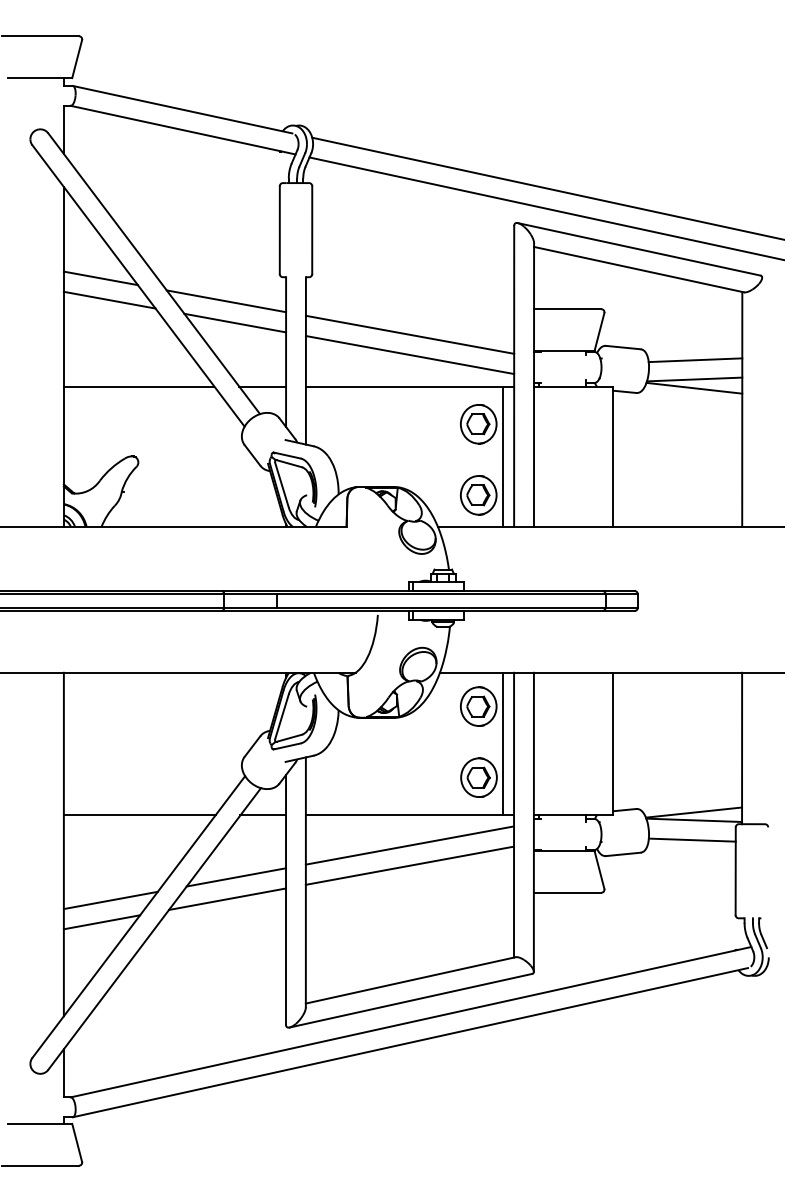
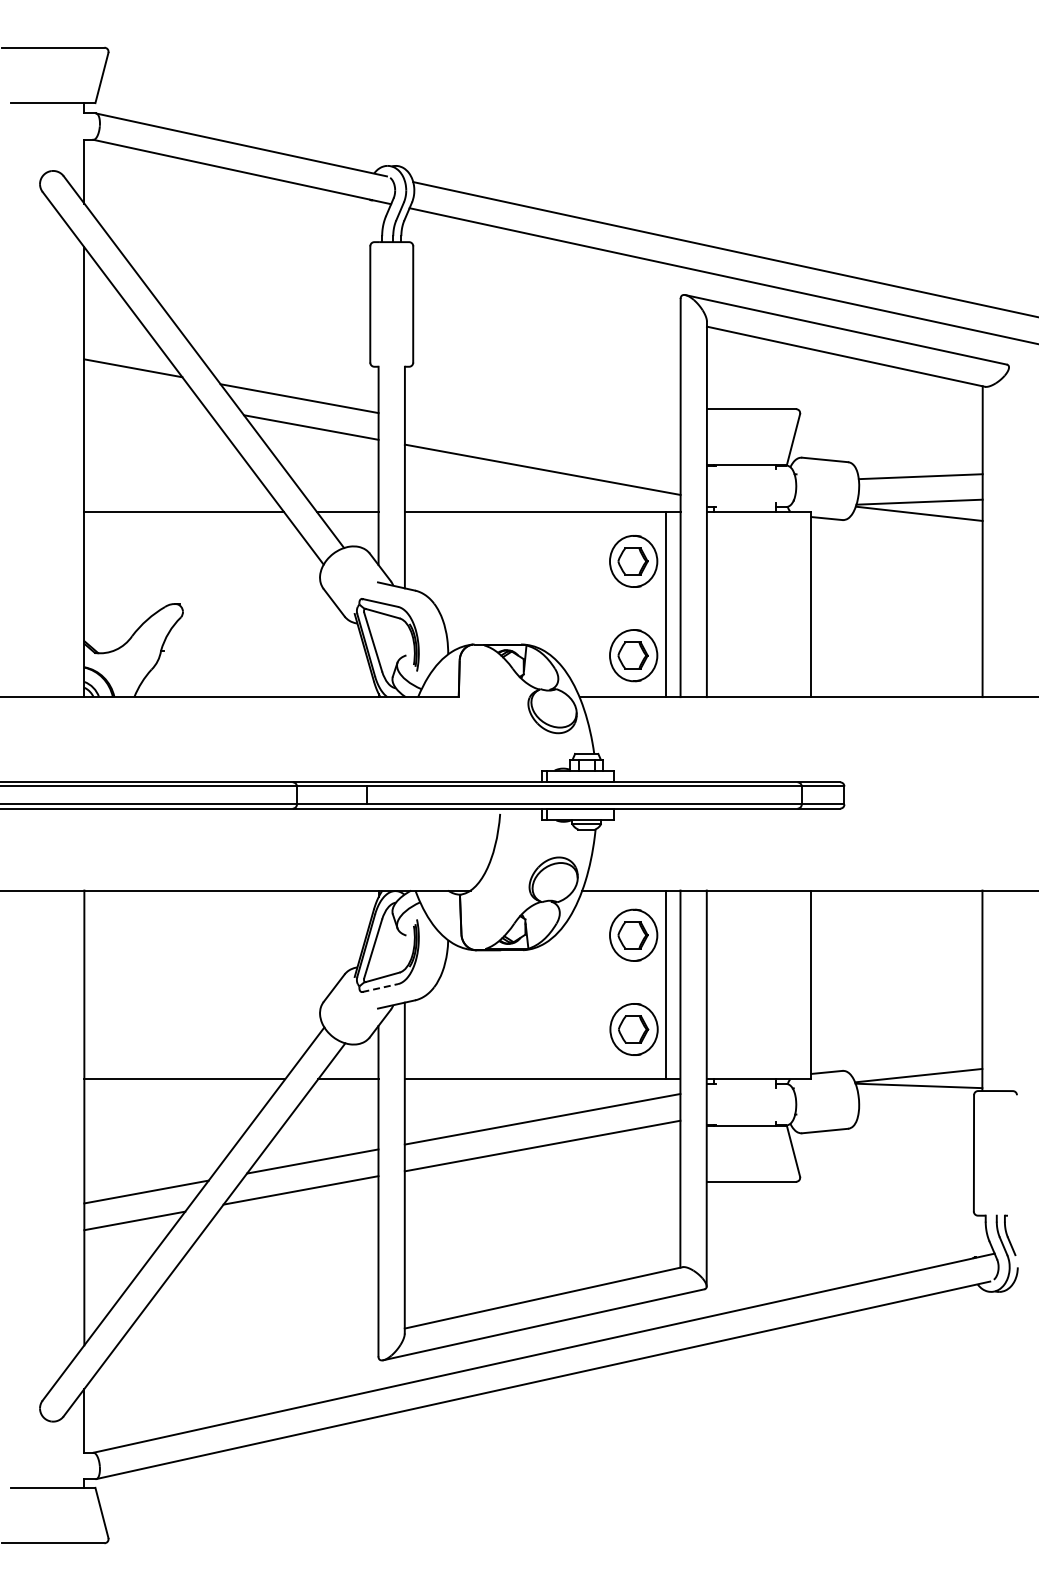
line: (109, 300) -> (144, 397), removed
line: (409, 334) -> (542, 442), removed
line: (287, 745) -> (380, 987), solid -> dashed
line: (692, 840) -> (916, 1112), removed

